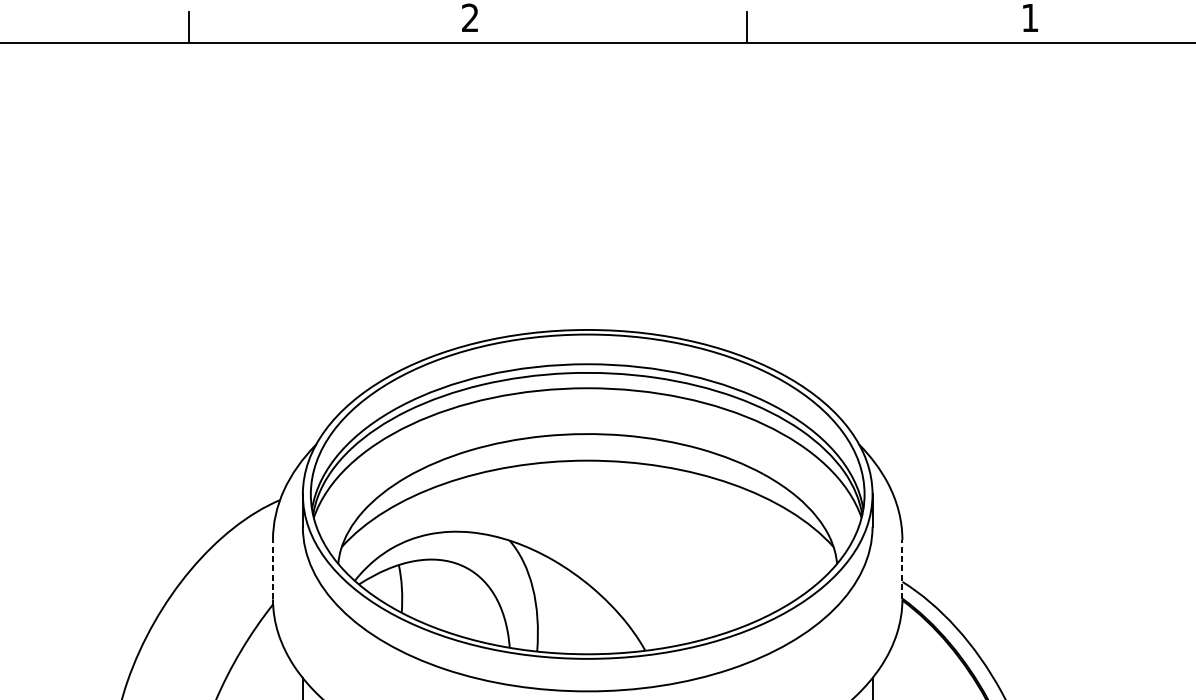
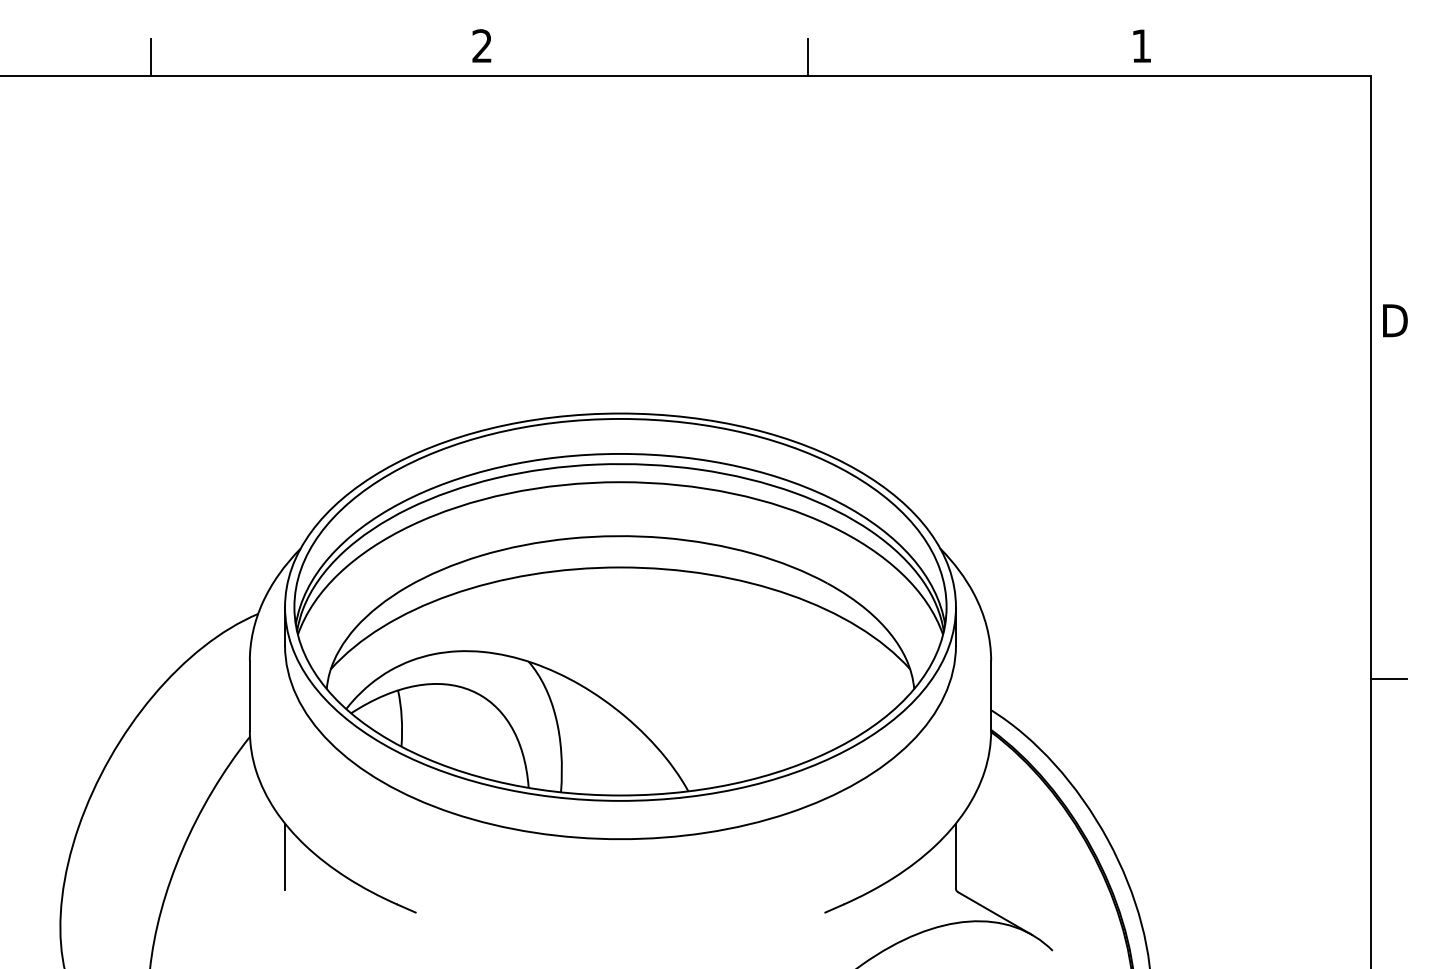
line: (272, 569) -> (249, 695), dashed -> solid
line: (902, 569) -> (991, 695), dashed -> solid

